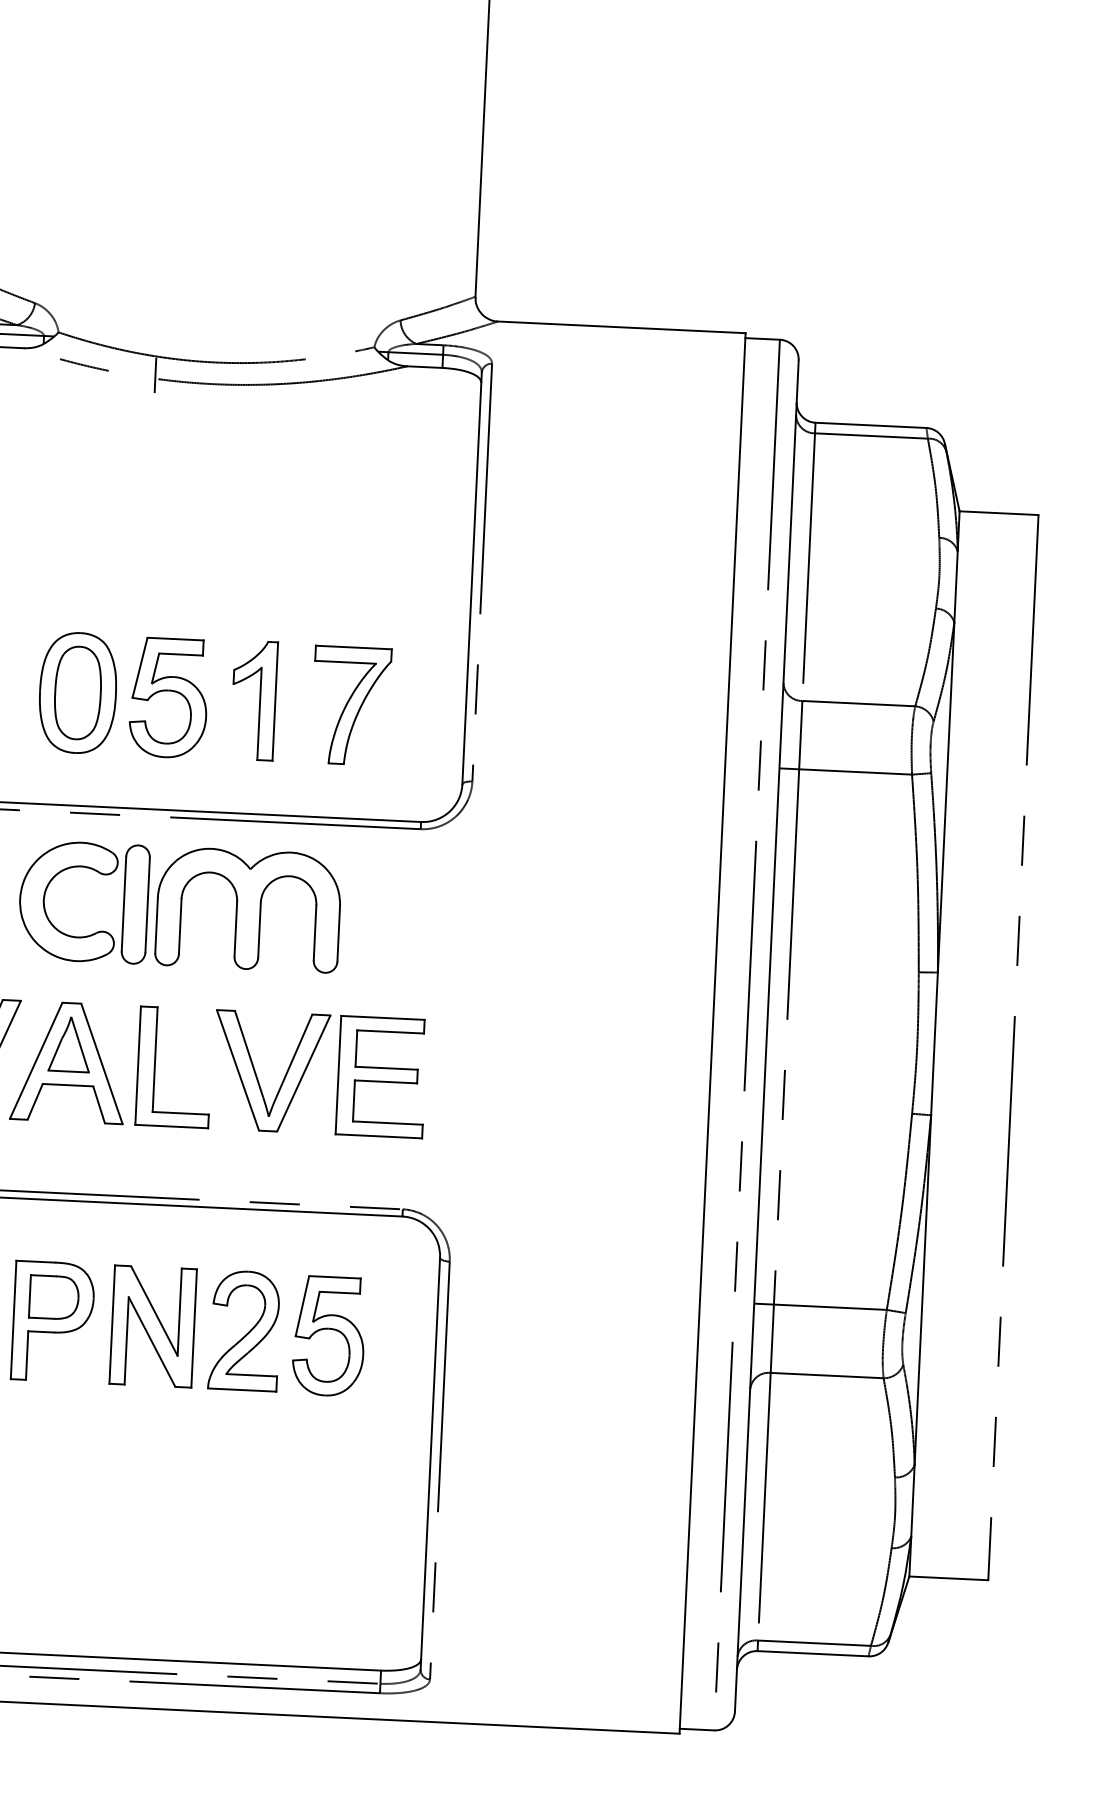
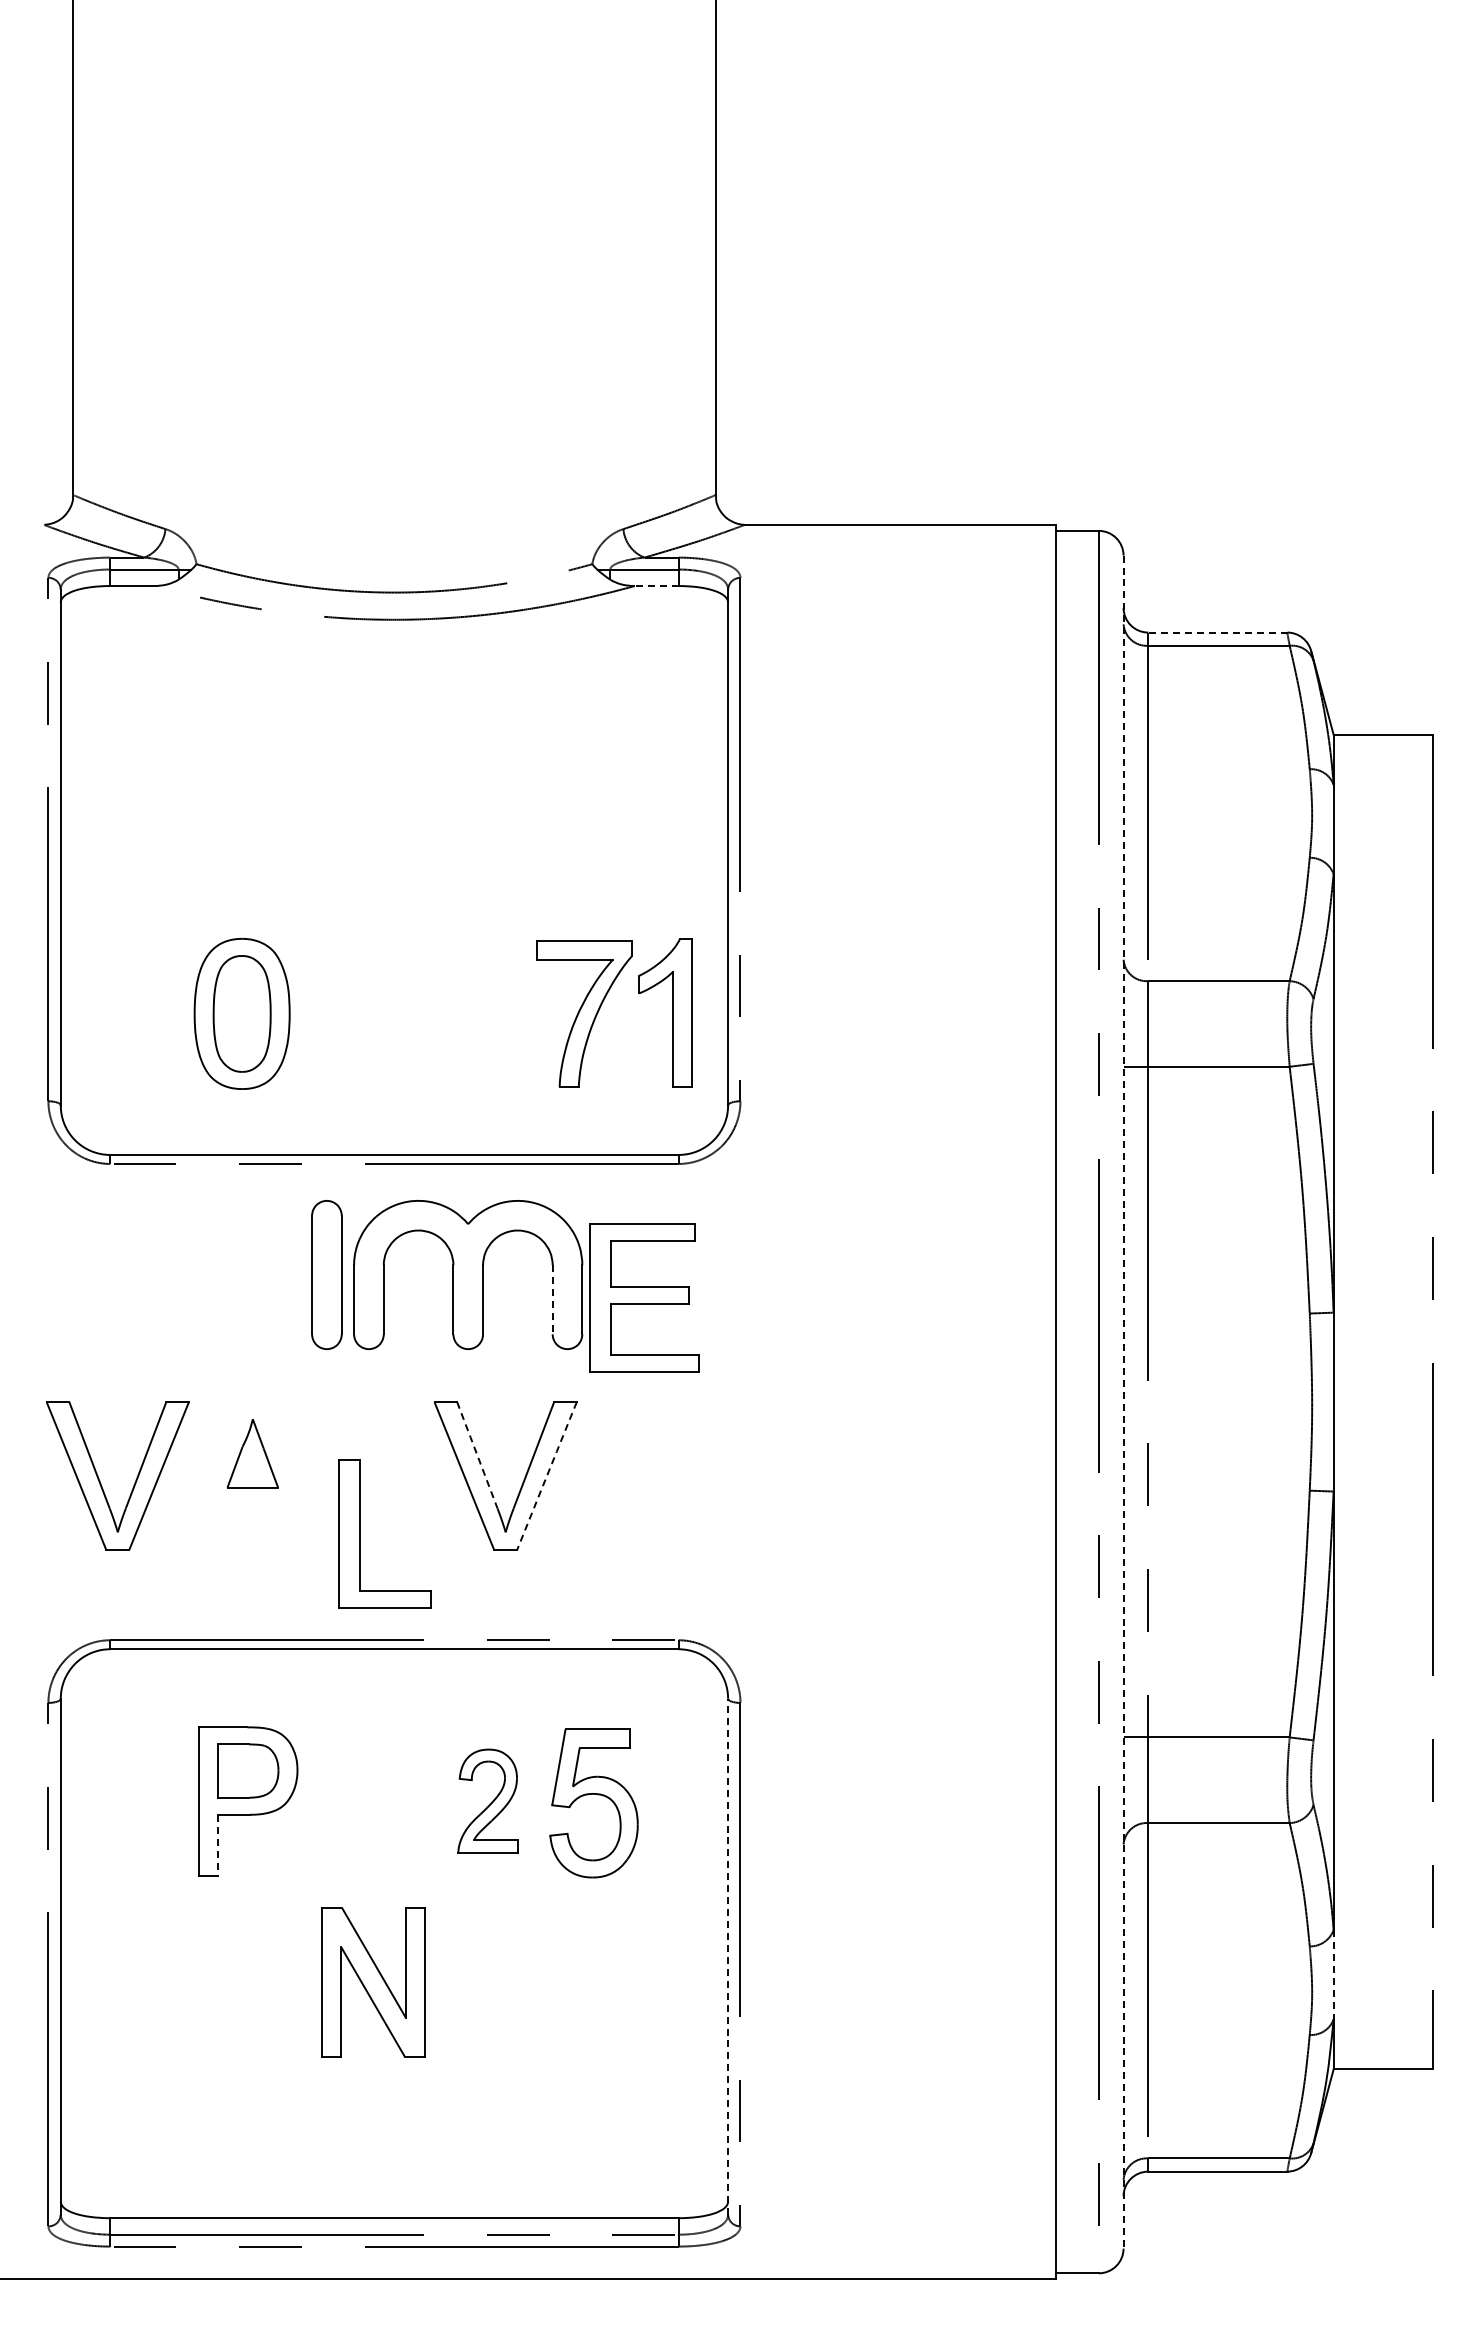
line: (424, 367) -> (656, 586), solid -> dashed
line: (155, 375) -> (320, 612), removed
line: (870, 425) -> (1217, 632), solid -> dashed
part: (168, 691) -> (355, 1006), removed
part: (259, 700) -> (672, 1012), moved
part: (45, 895) -> (213, 1268), removed
line: (314, 932) -> (552, 1299), solid -> dashed
line: (766, 1036) -> (1123, 1402), solid -> dashed
line: (249, 1054) -> (477, 1455), solid -> dashed
part: (68, 1061) -> (252, 1475), removed
part: (155, 1065) -> (360, 1533), moved
line: (303, 1073) -> (546, 1476), solid -> dashed
part: (381, 1076) -> (644, 1297), moved
part: (153, 1326) -> (373, 1982), moved
part: (244, 1330) -> (487, 1801), size x0.7
line: (27, 1355) -> (217, 1845), solid -> dashed
line: (430, 1463) -> (728, 1956), solid -> dashed
line: (912, 1500) -> (1333, 1974), solid -> dashed

